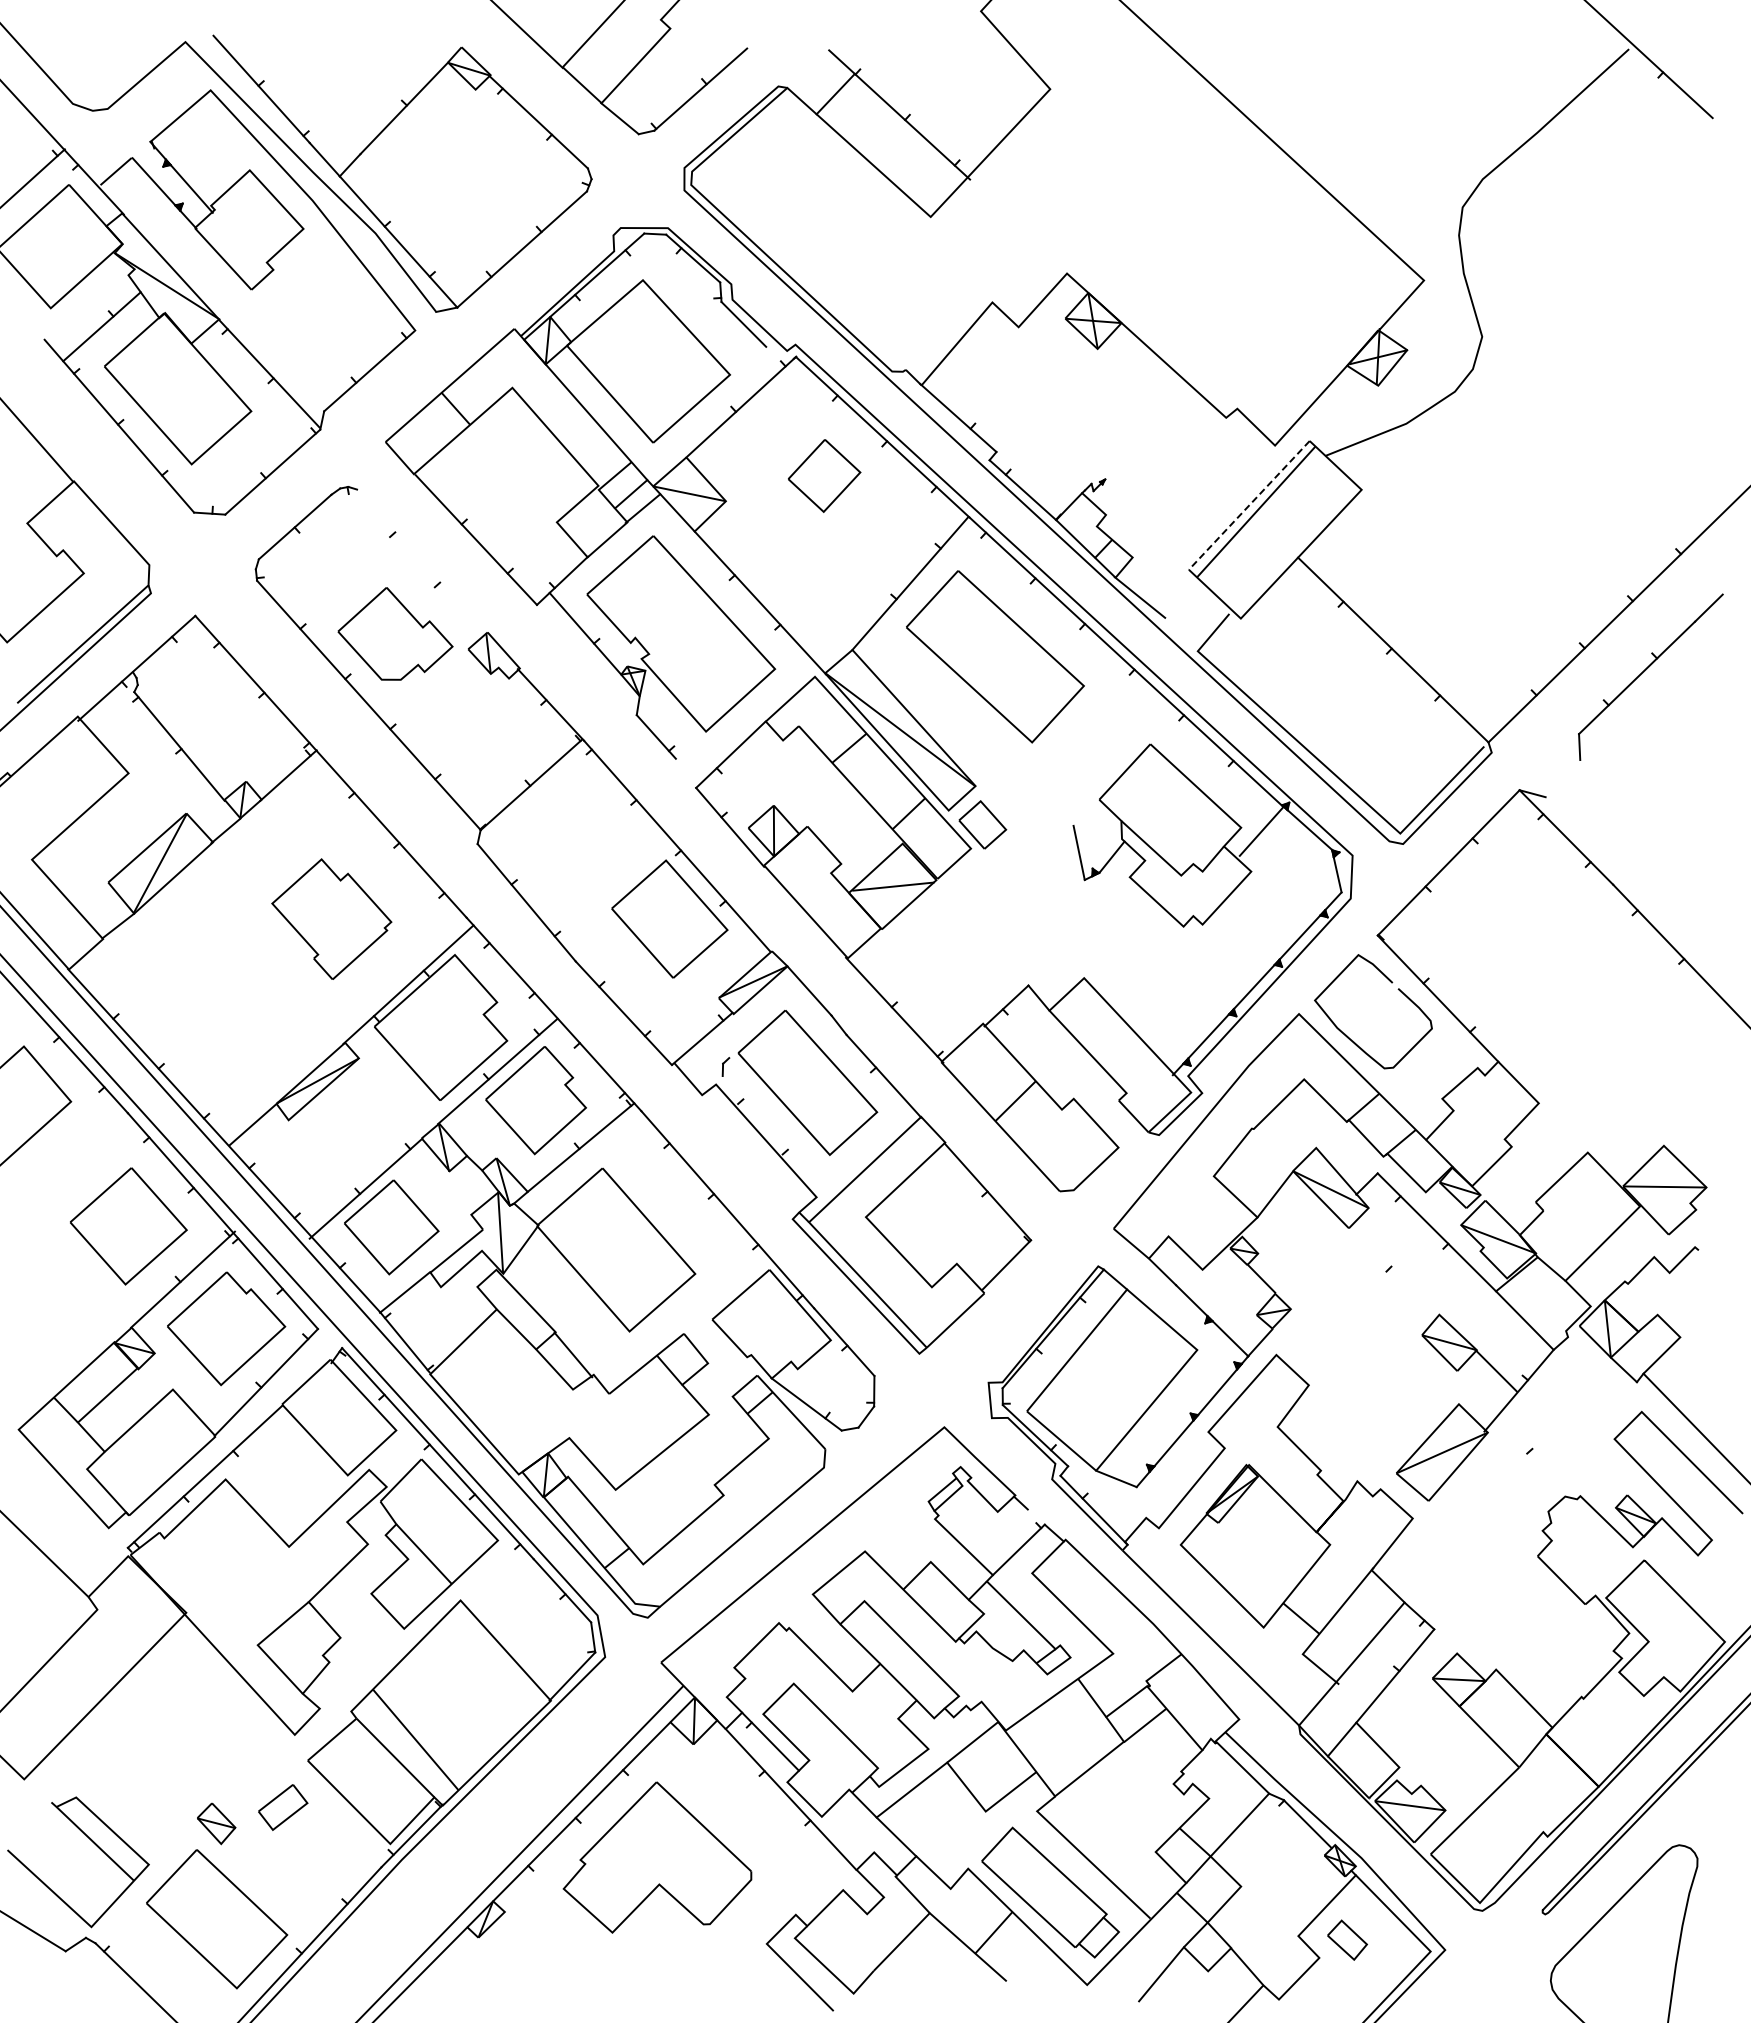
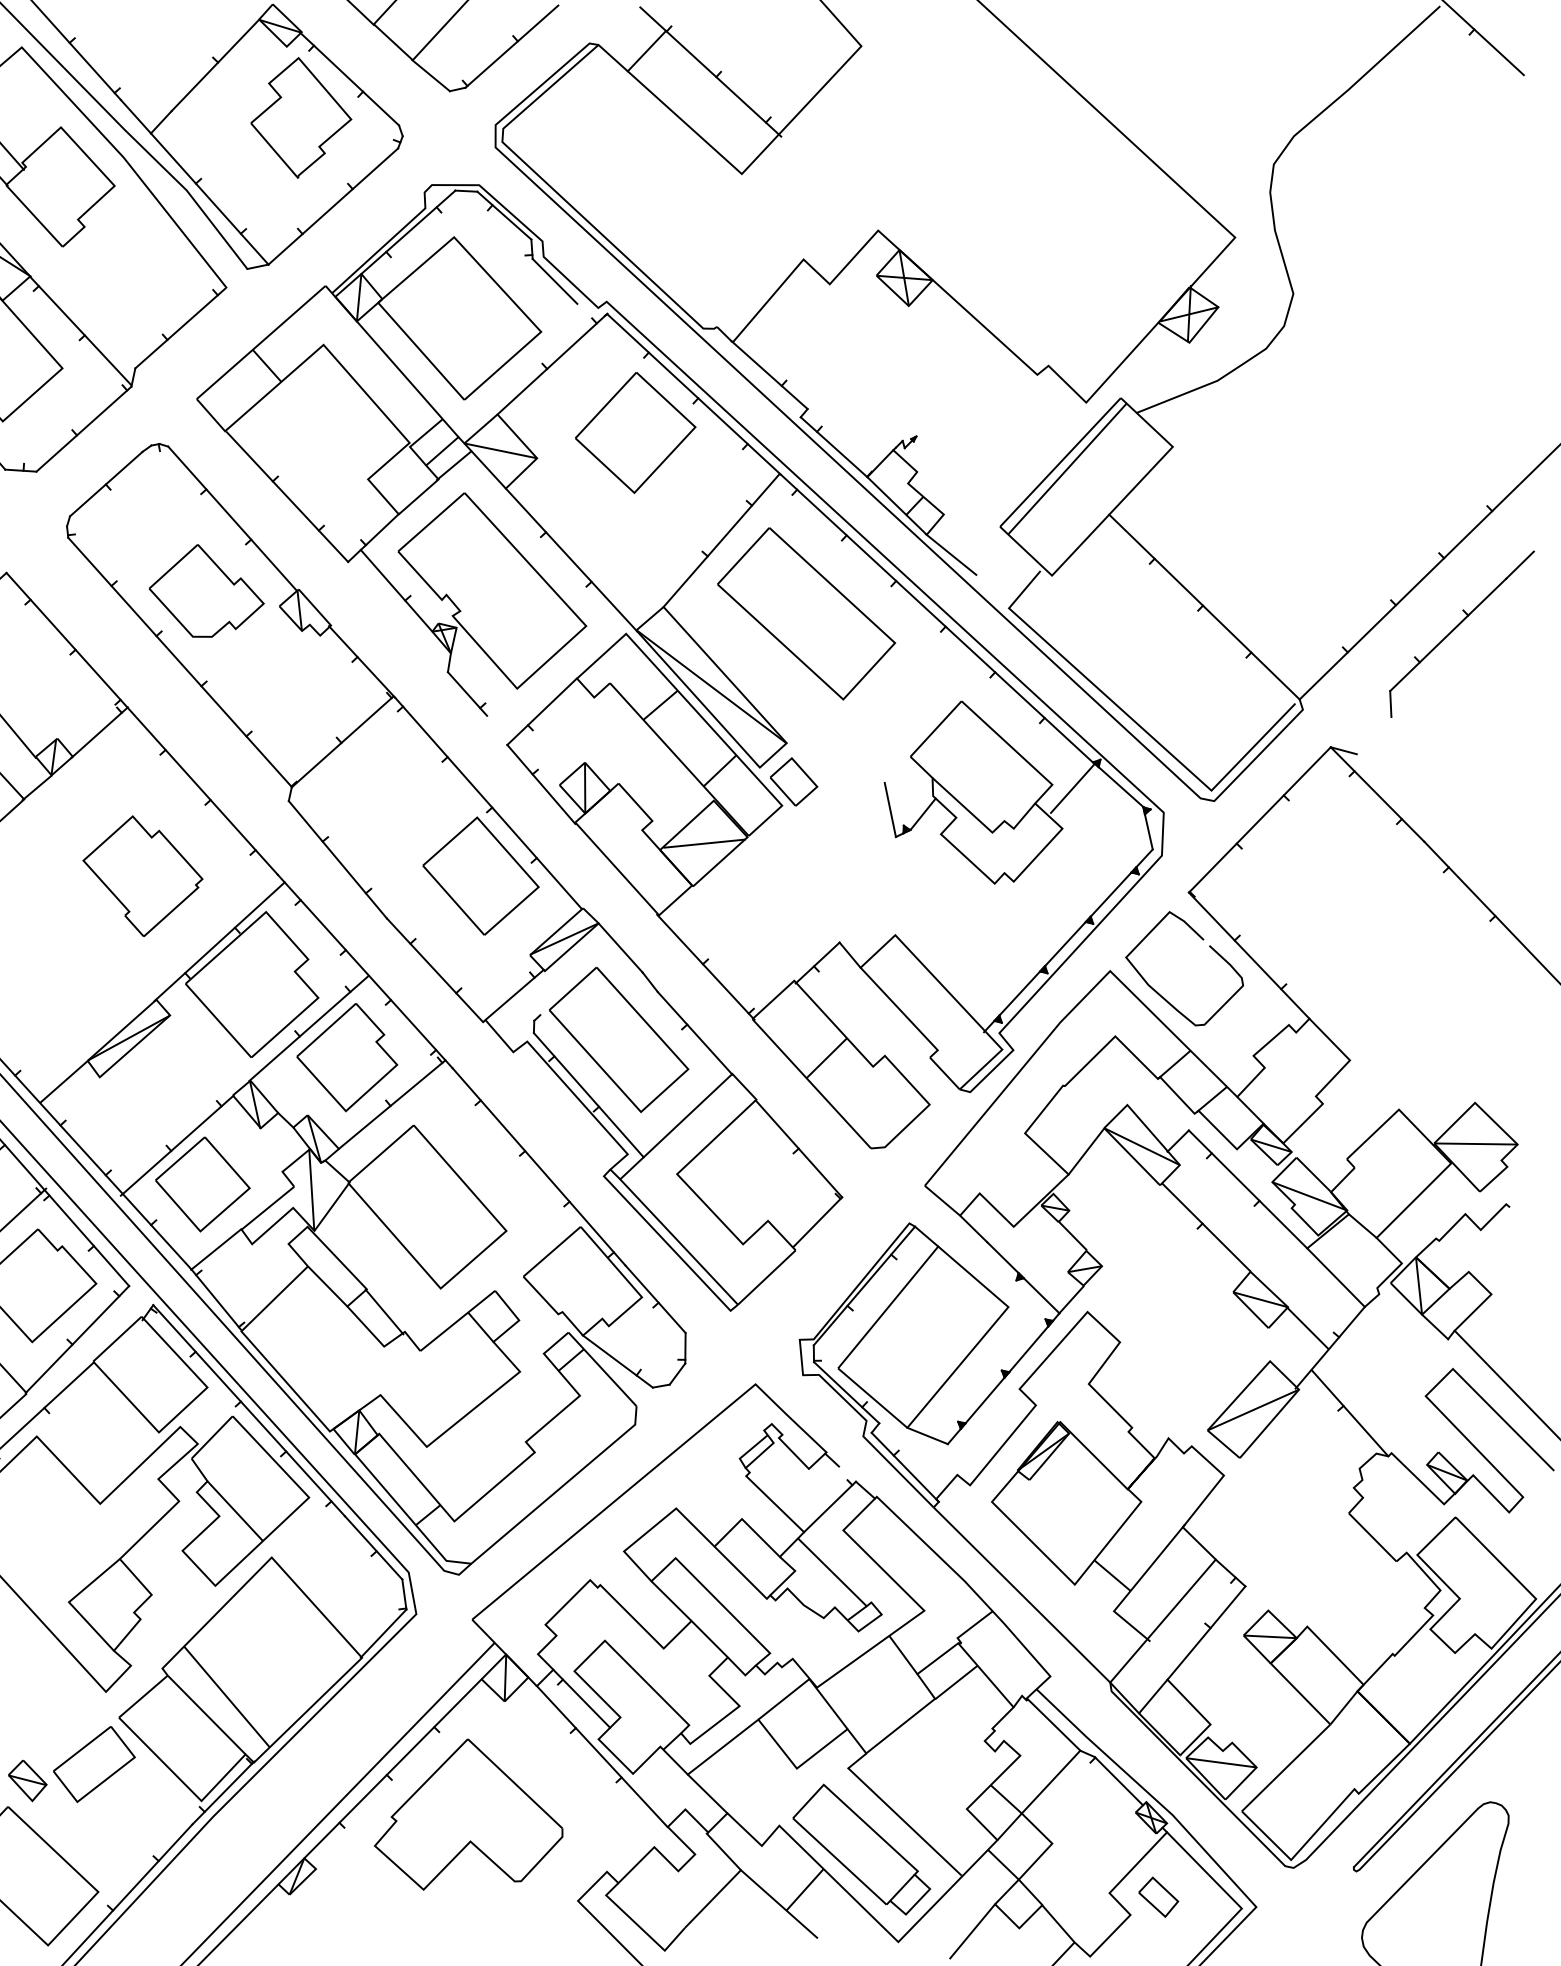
part: (490, 160) -> (301, 117), added
part: (824, 475) -> (635, 432), size x1.67
line: (1248, 505) -> (1059, 462), dashed -> solid
line: (420, 560) -> (231, 517), added
line: (777, 1138) -> (588, 1095), added
line: (1395, 1270) -> (1206, 1227), added
line: (1538, 1456) -> (1349, 1413), added
part: (282, 1807) -> (93, 1764), size x1.67

